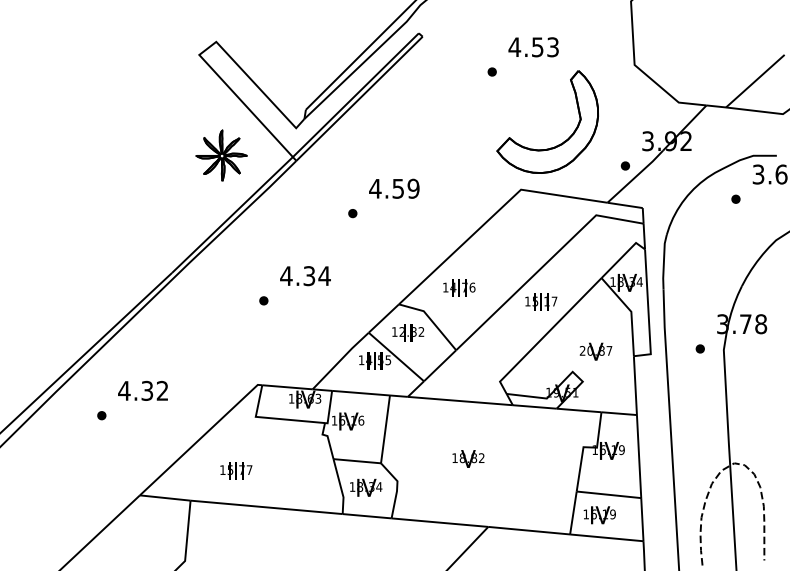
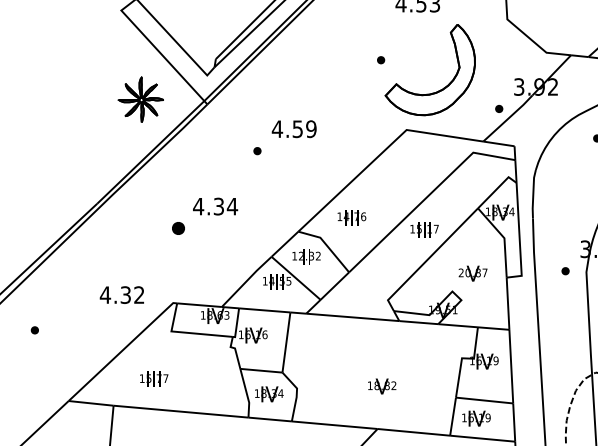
part: (491, 71) -> (380, 59), moved
part: (263, 300) -> (178, 228), size x1.6
text: (142, 390) -> (121, 294), moved
text: (468, 458) -> (382, 386), moved

